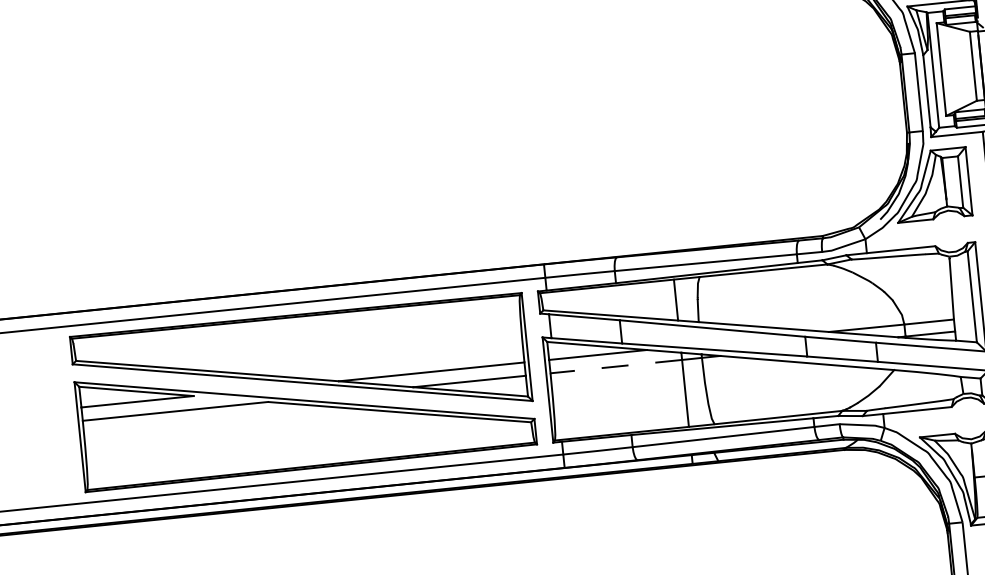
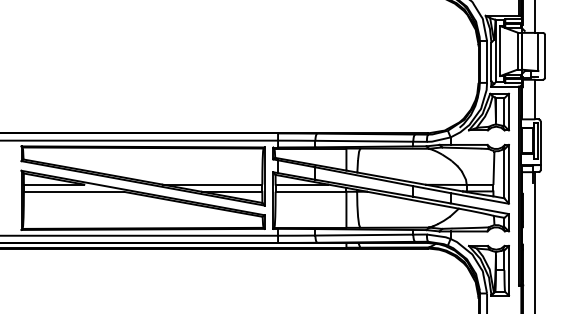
line: (615, 366) -> (310, 191), dashed -> solid

